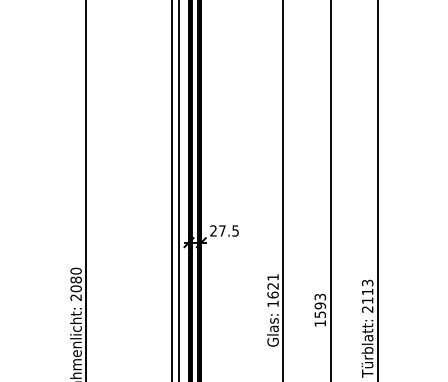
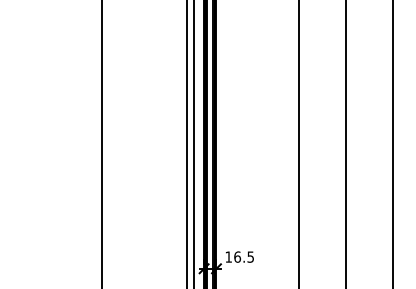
text: (217, 230) -> (232, 256), 27.5 -> 16.5

